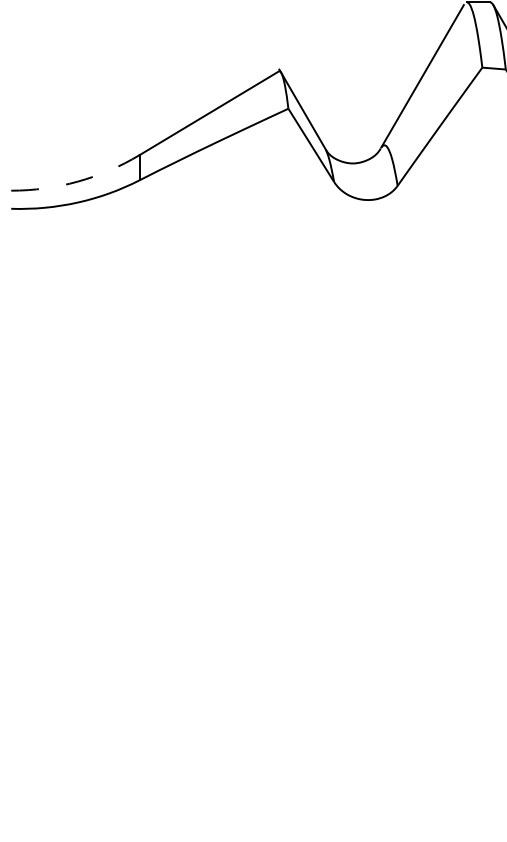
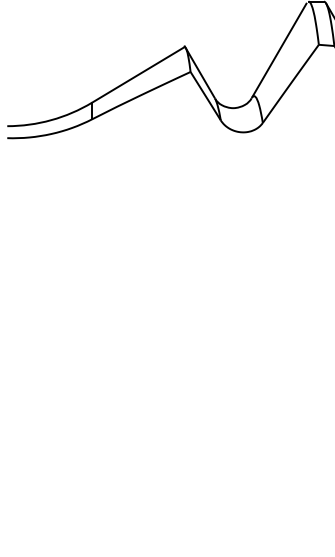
arc: (78, 182) -> (51, 120), dashed -> solid

